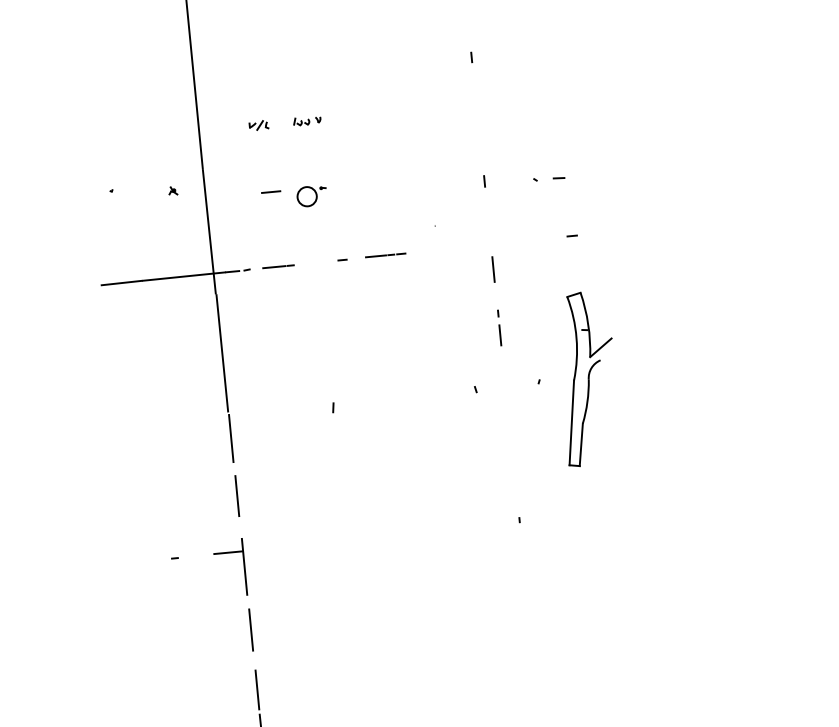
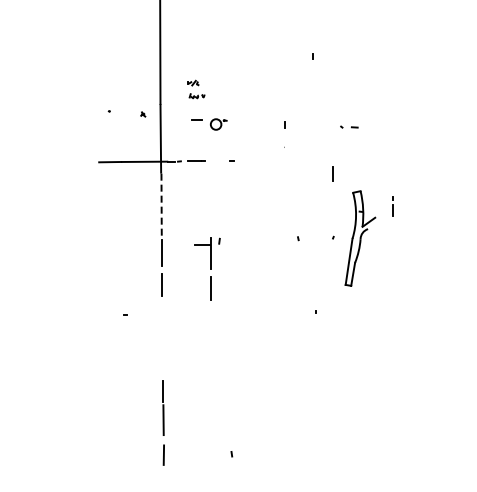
part: (306, 121) -> (196, 96), moved
line: (483, 179) -> (284, 124), moved
line: (571, 235) -> (358, 159), removed
line: (384, 255) -> (255, 160), removed
line: (492, 268) -> (332, 173), moved
line: (499, 328) -> (392, 206), moved
line: (222, 354) -> (161, 206), solid -> dashed
part: (246, 593) -> (210, 268), moved

